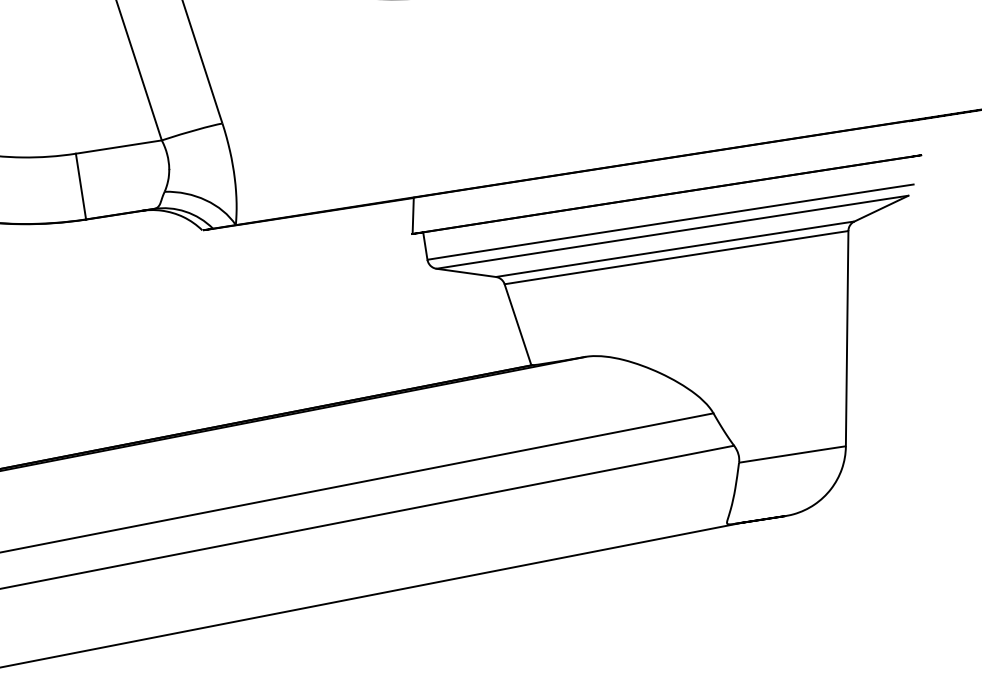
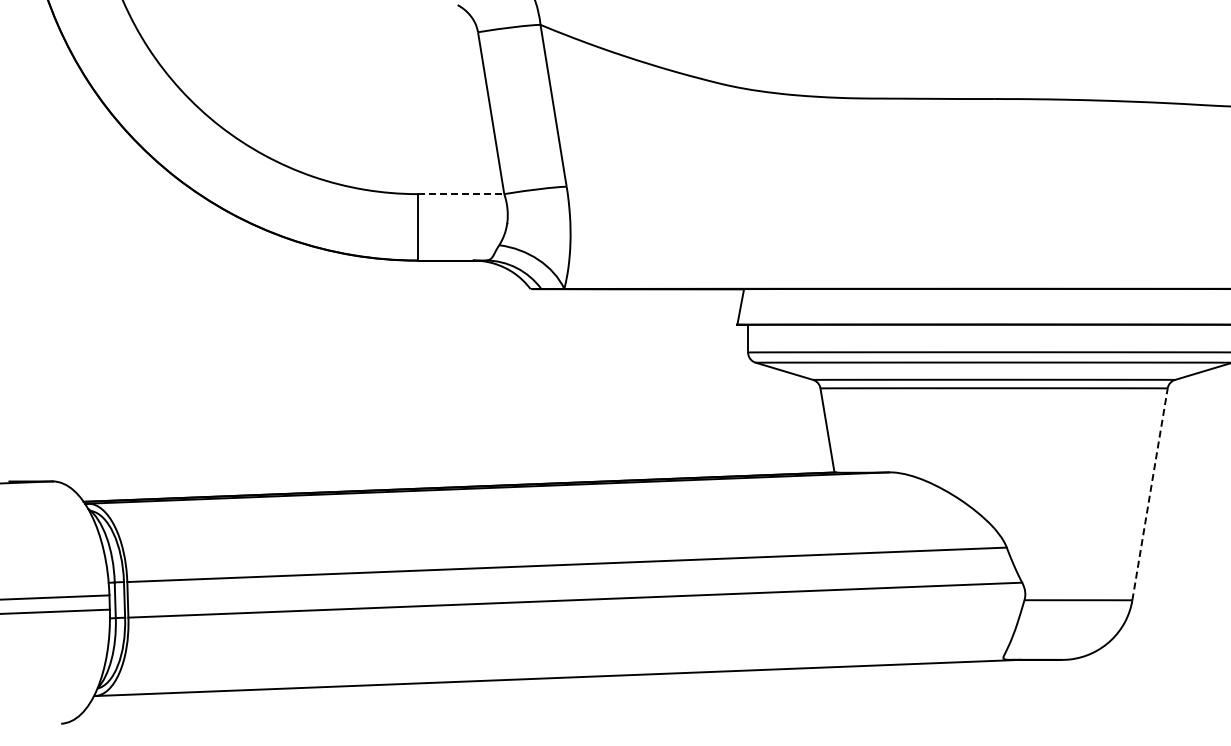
line: (119, 147) -> (461, 194), solid -> dashed
line: (847, 337) -> (1150, 493), solid -> dashed

